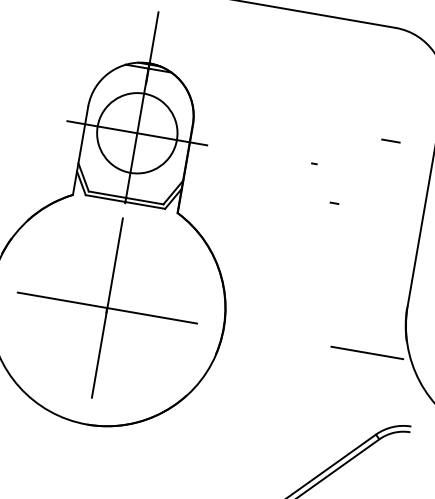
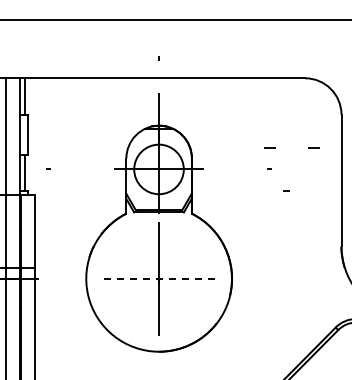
line: (319, 128) -> (269, 147), added
line: (106, 307) -> (158, 278), solid -> dashed
line: (366, 352) -> (321, 278), removed

